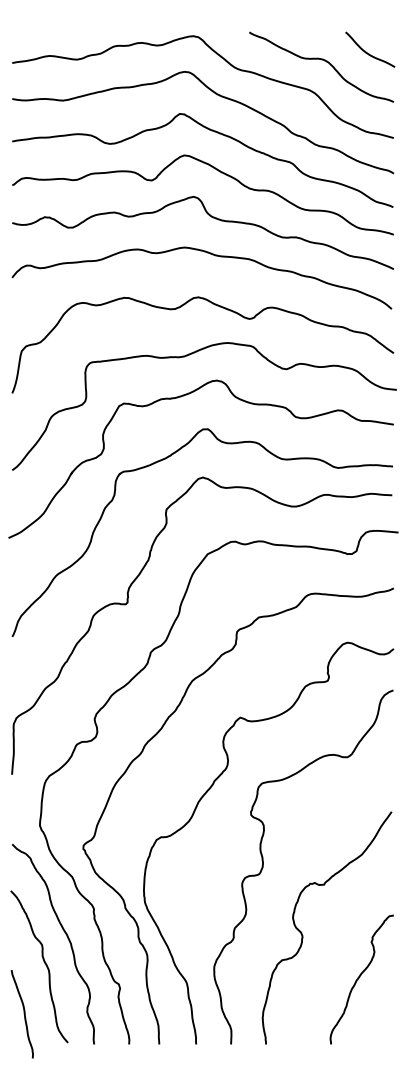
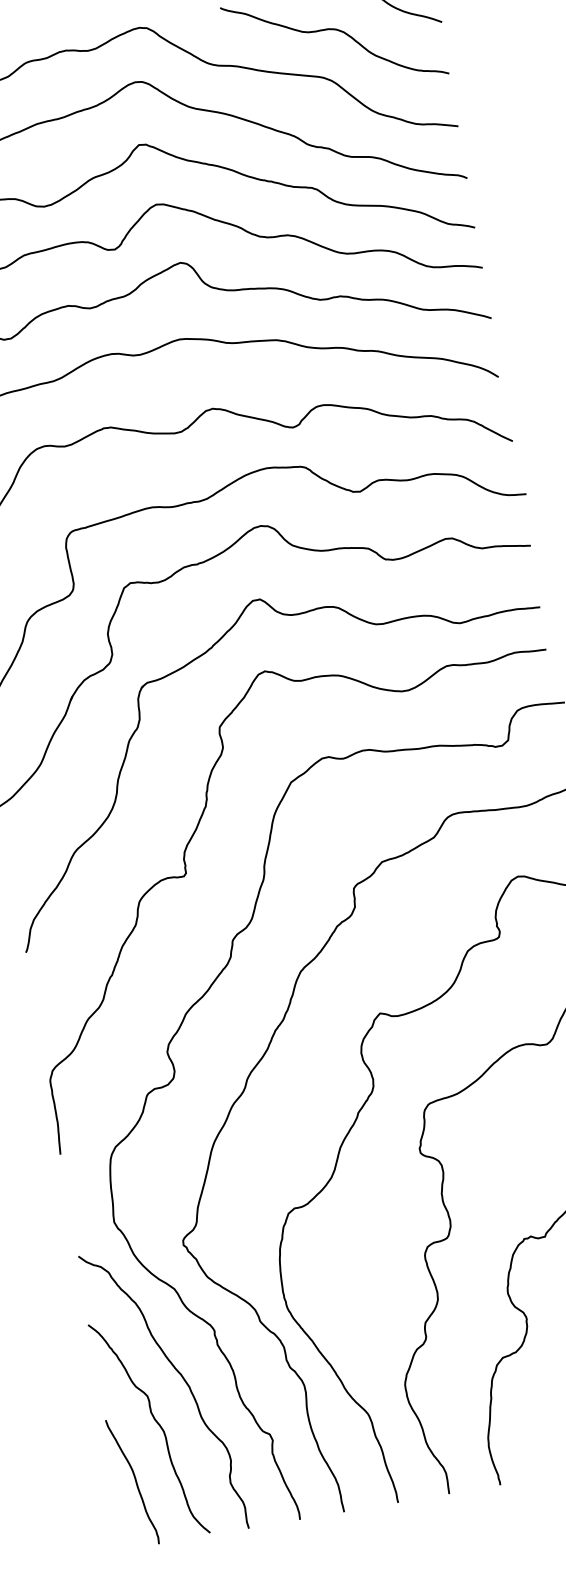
curve: (23, 1014) -> (134, 1482), moved

